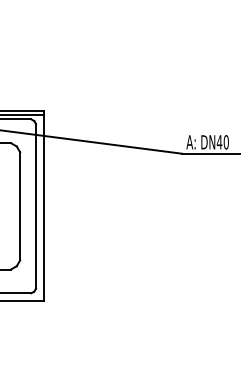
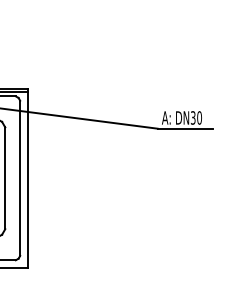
text: (219, 142) -> (193, 118), DN40 -> DN30

